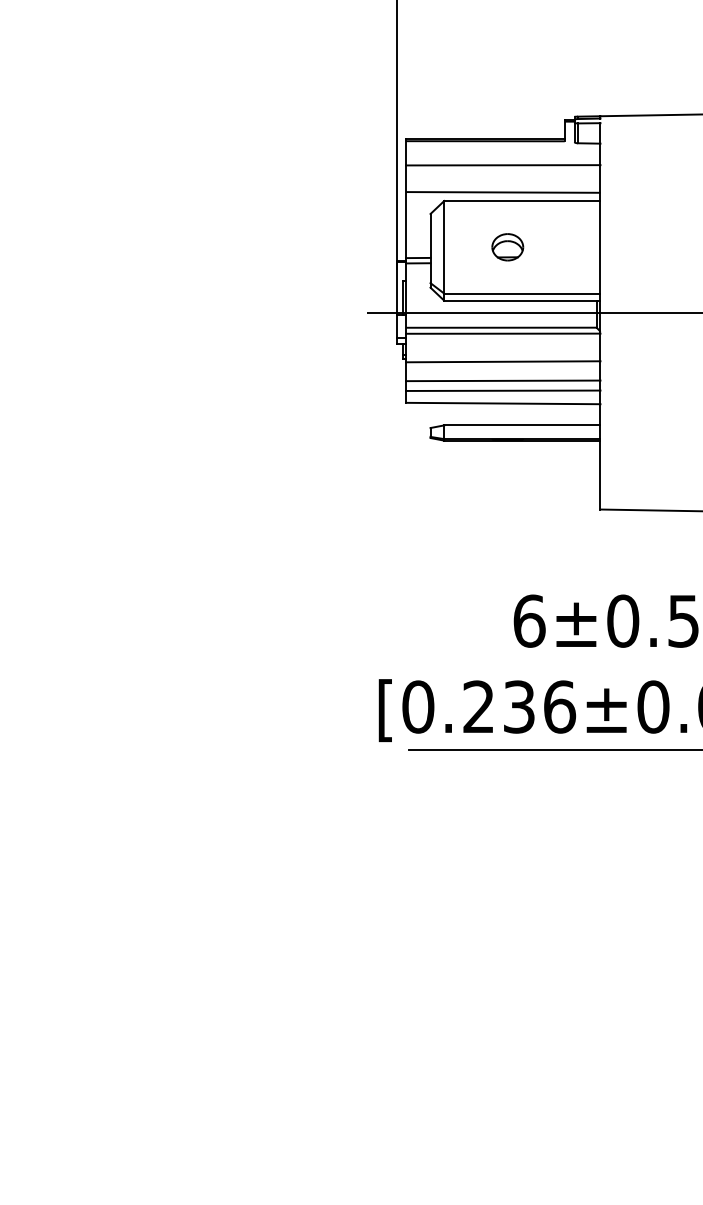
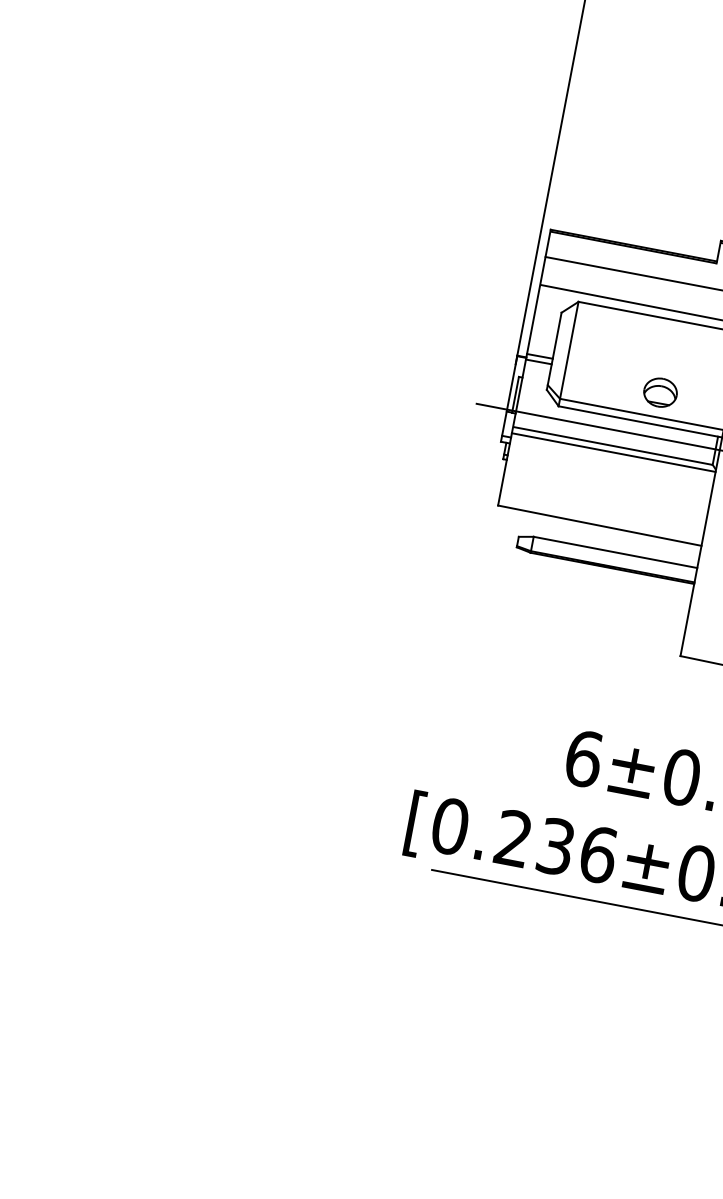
part: (507, 247) -> (660, 392), moved
line: (502, 361) -> (607, 481), removed
line: (502, 380) -> (603, 501), removed
line: (502, 390) -> (601, 511), removed

